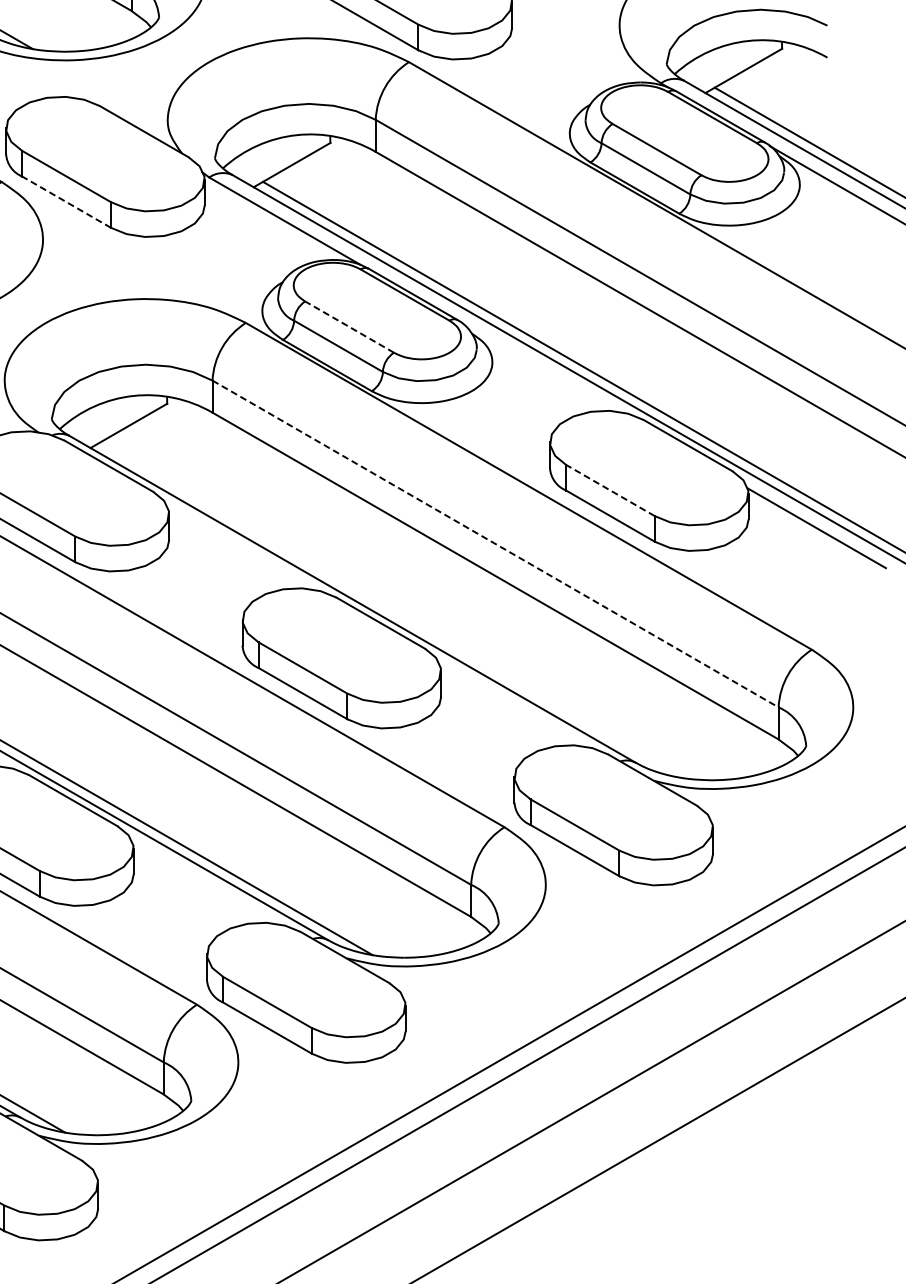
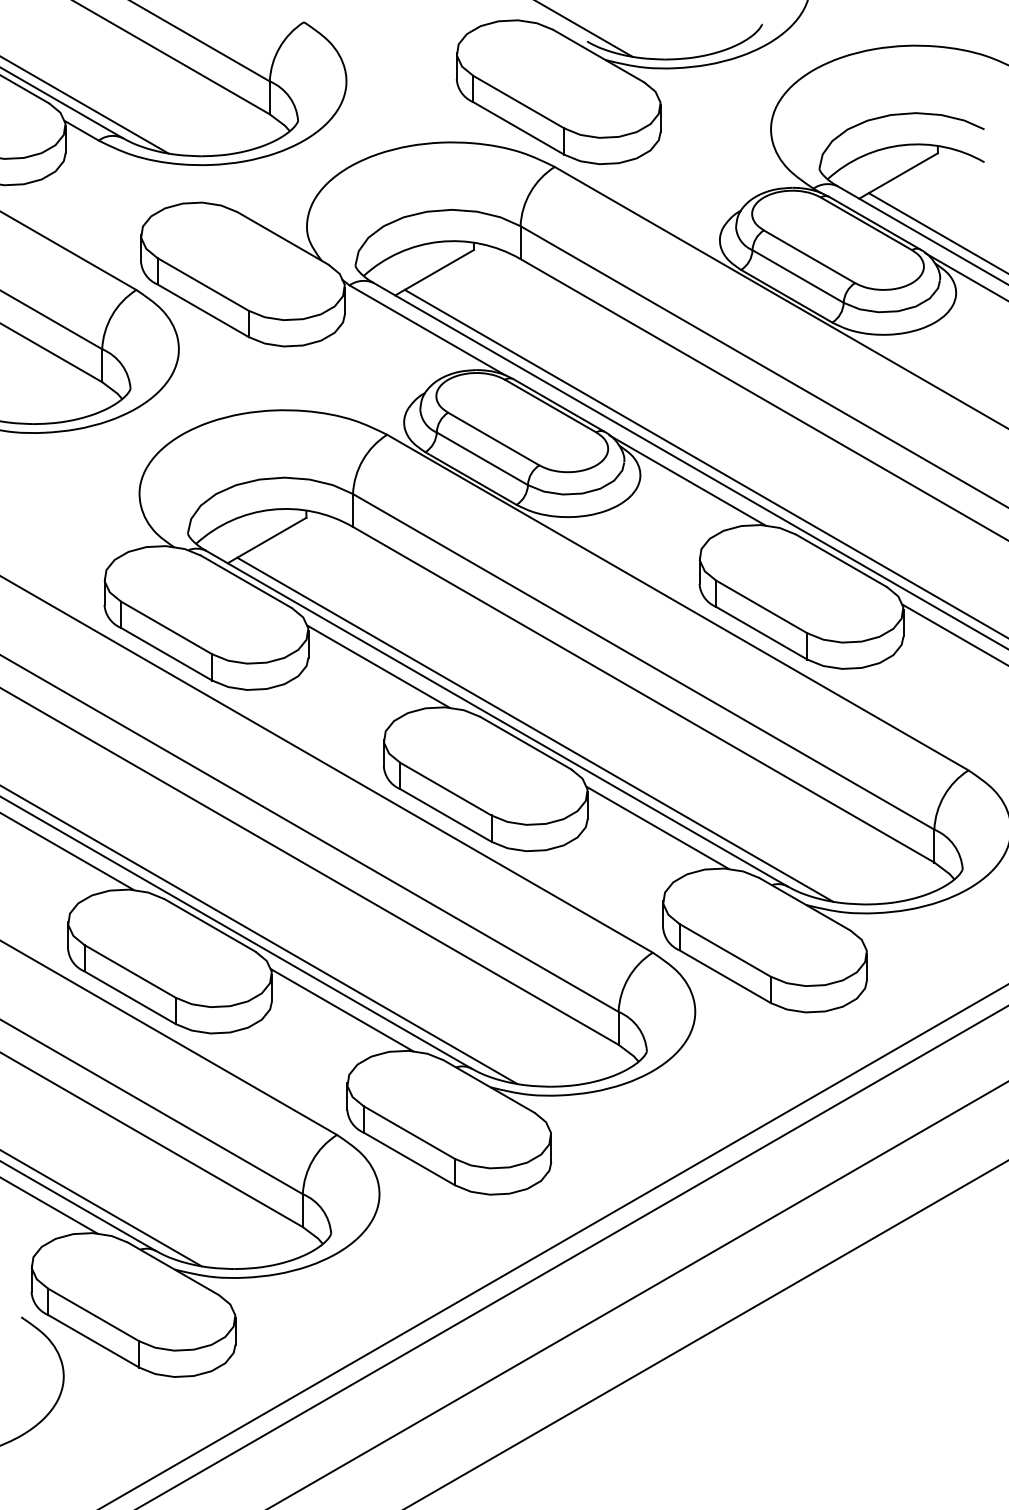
line: (66, 201) -> (203, 310), dashed -> solid
line: (349, 327) -> (493, 439), dashed -> solid
line: (538, 367) -> (687, 480), added
line: (610, 490) -> (761, 606), dashed -> solid
line: (495, 543) -> (643, 661), dashed -> solid
line: (237, 548) -> (378, 666), added
line: (390, 609) -> (535, 729), added
line: (509, 705) -> (657, 827), added
line: (202, 883) -> (342, 1010), added

